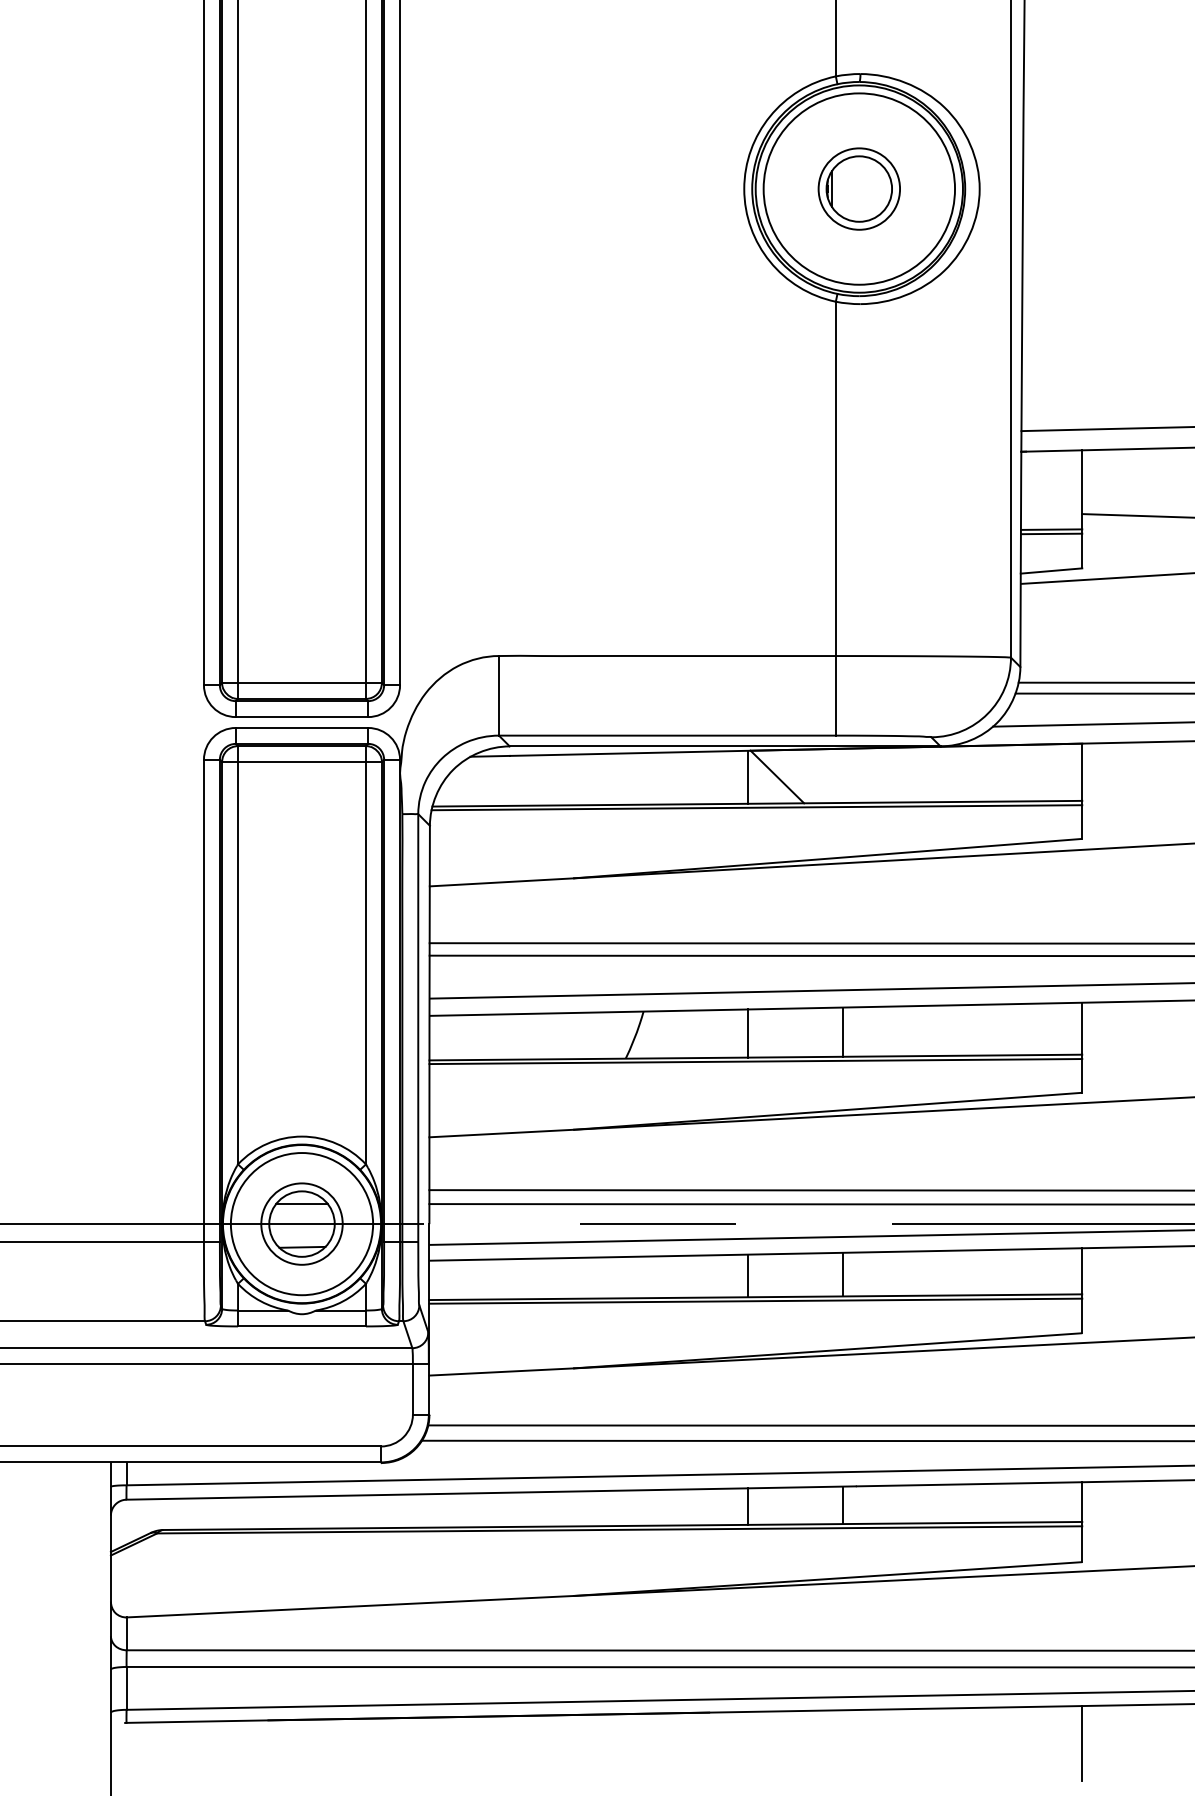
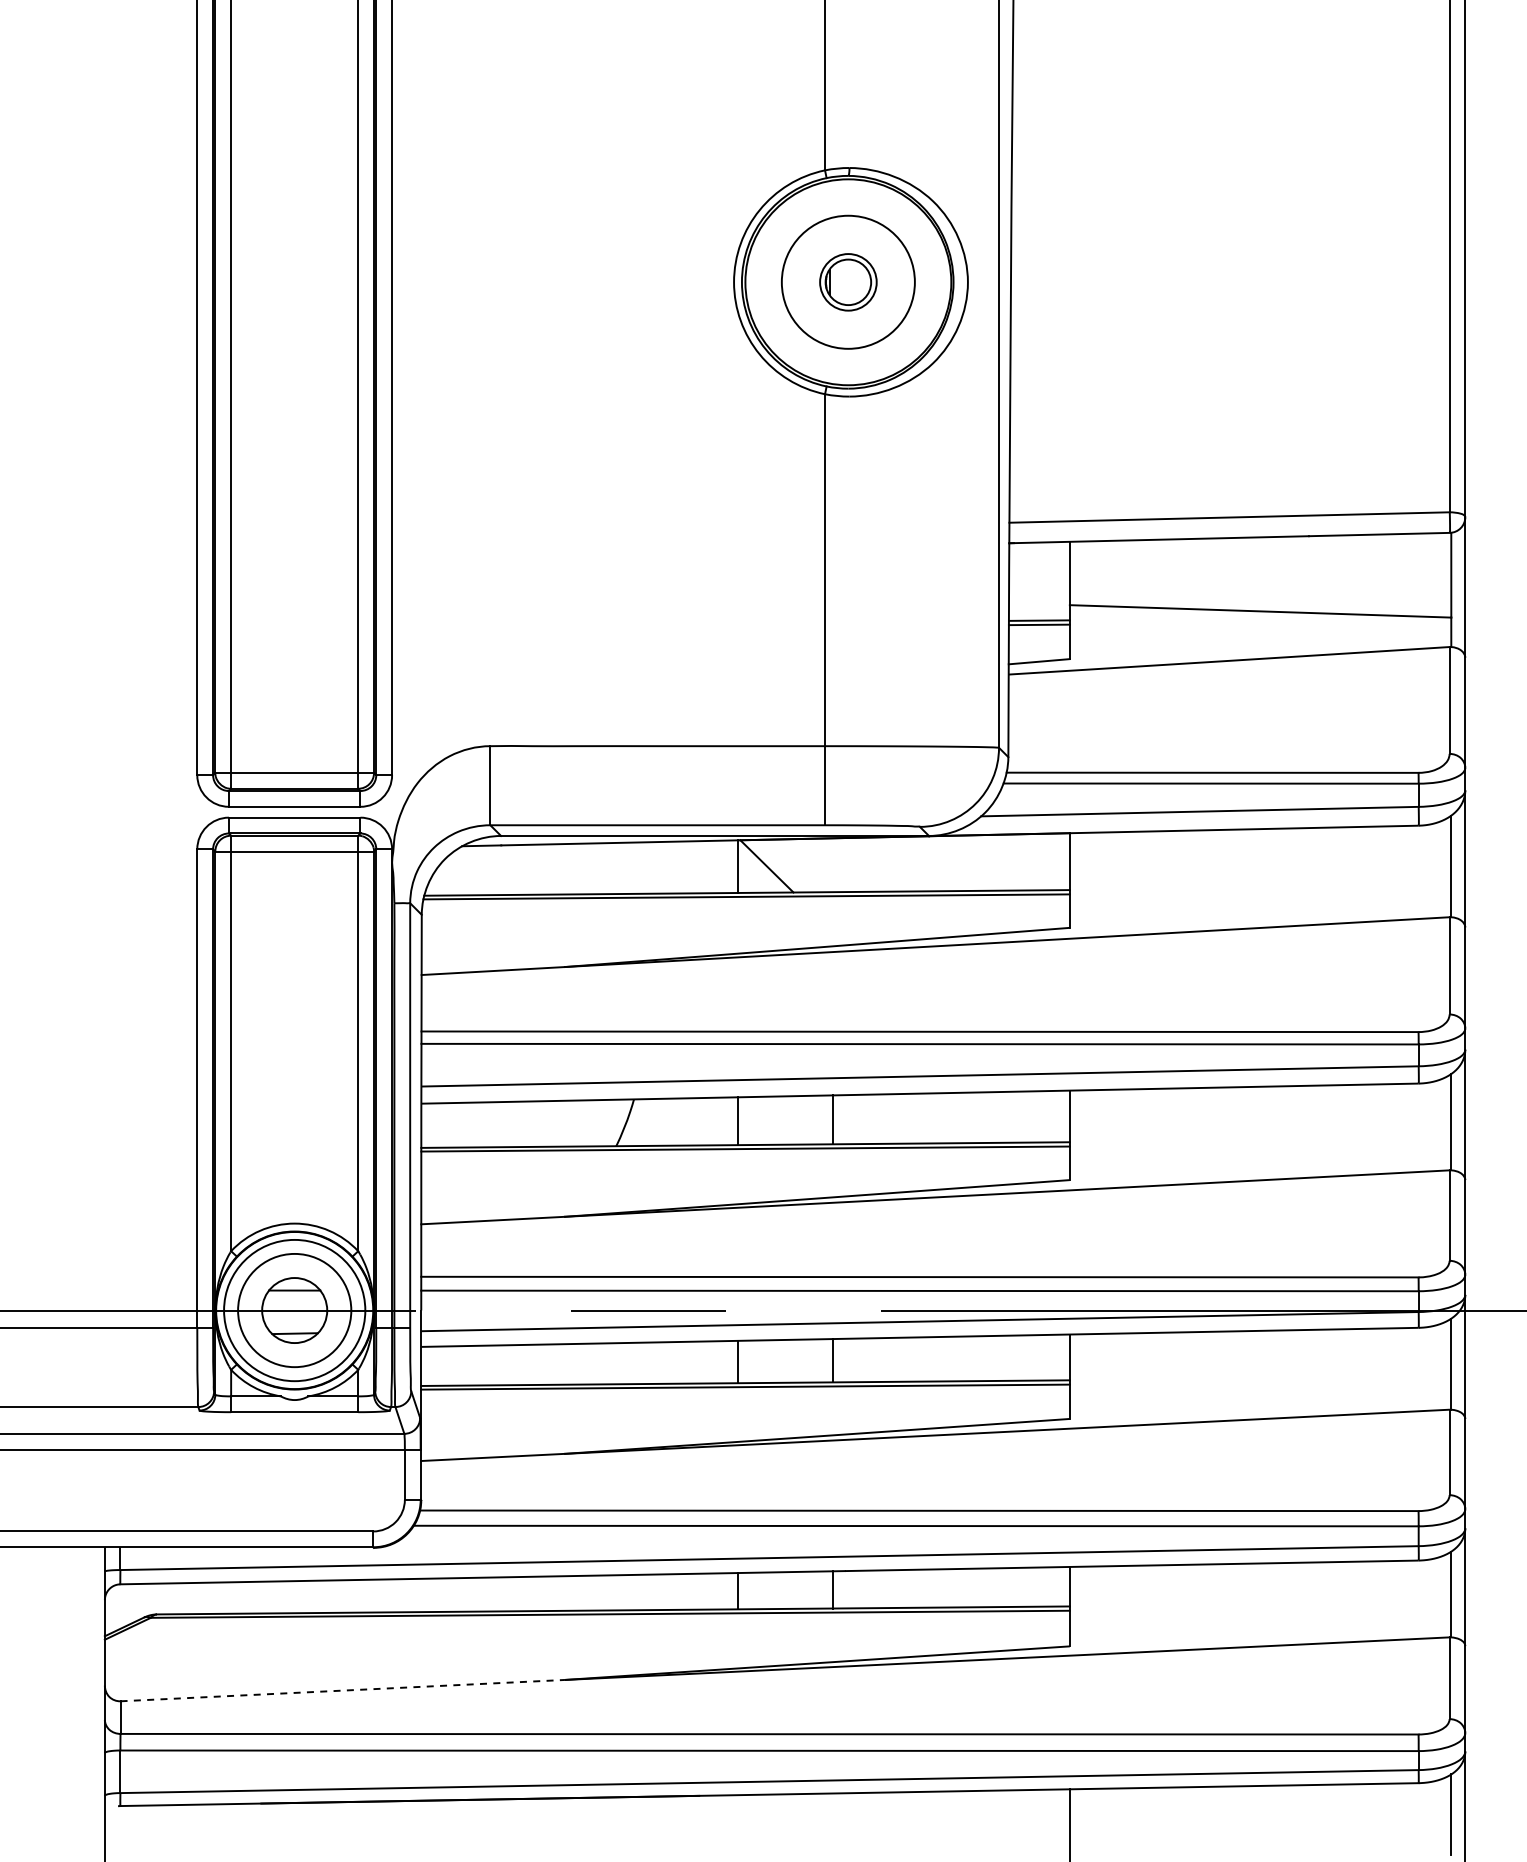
circle: (859, 189) -> (848, 282), size x0.7
part: (859, 189) -> (848, 282), size x0.7
circle: (301, 1224) -> (294, 1310), size x1.4
line: (350, 1606) -> (342, 1690), solid -> dashed

